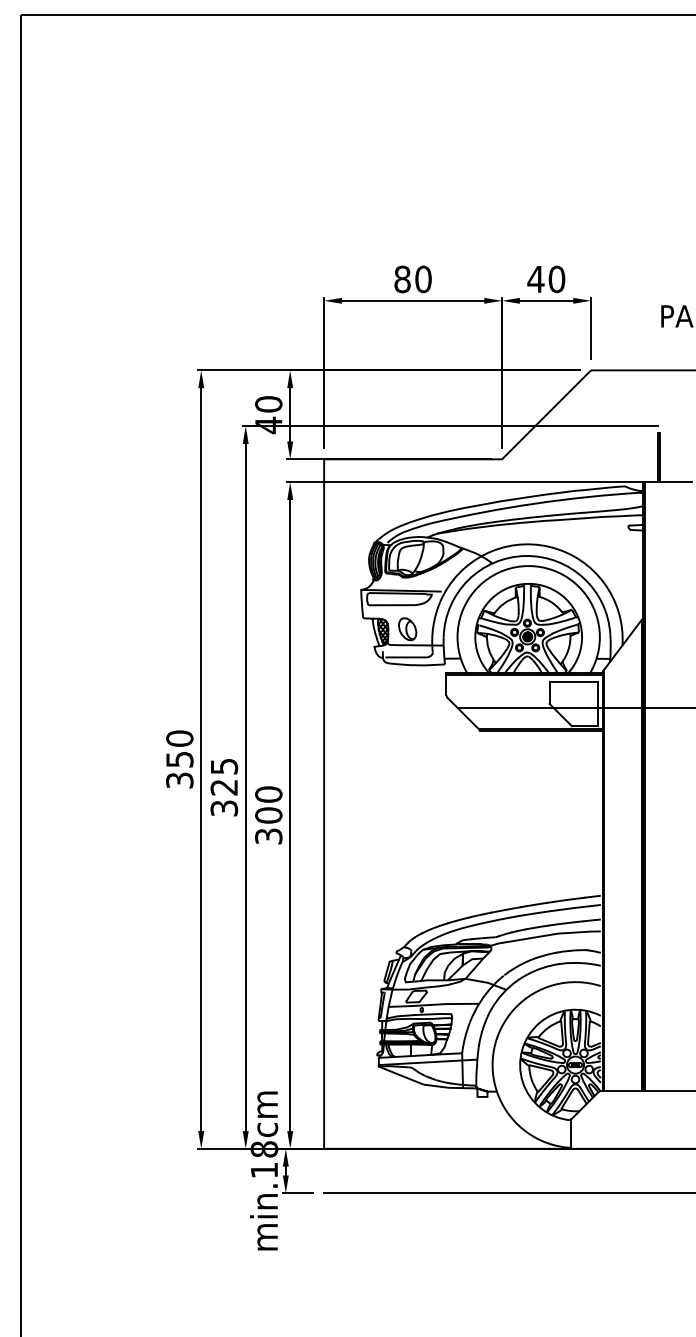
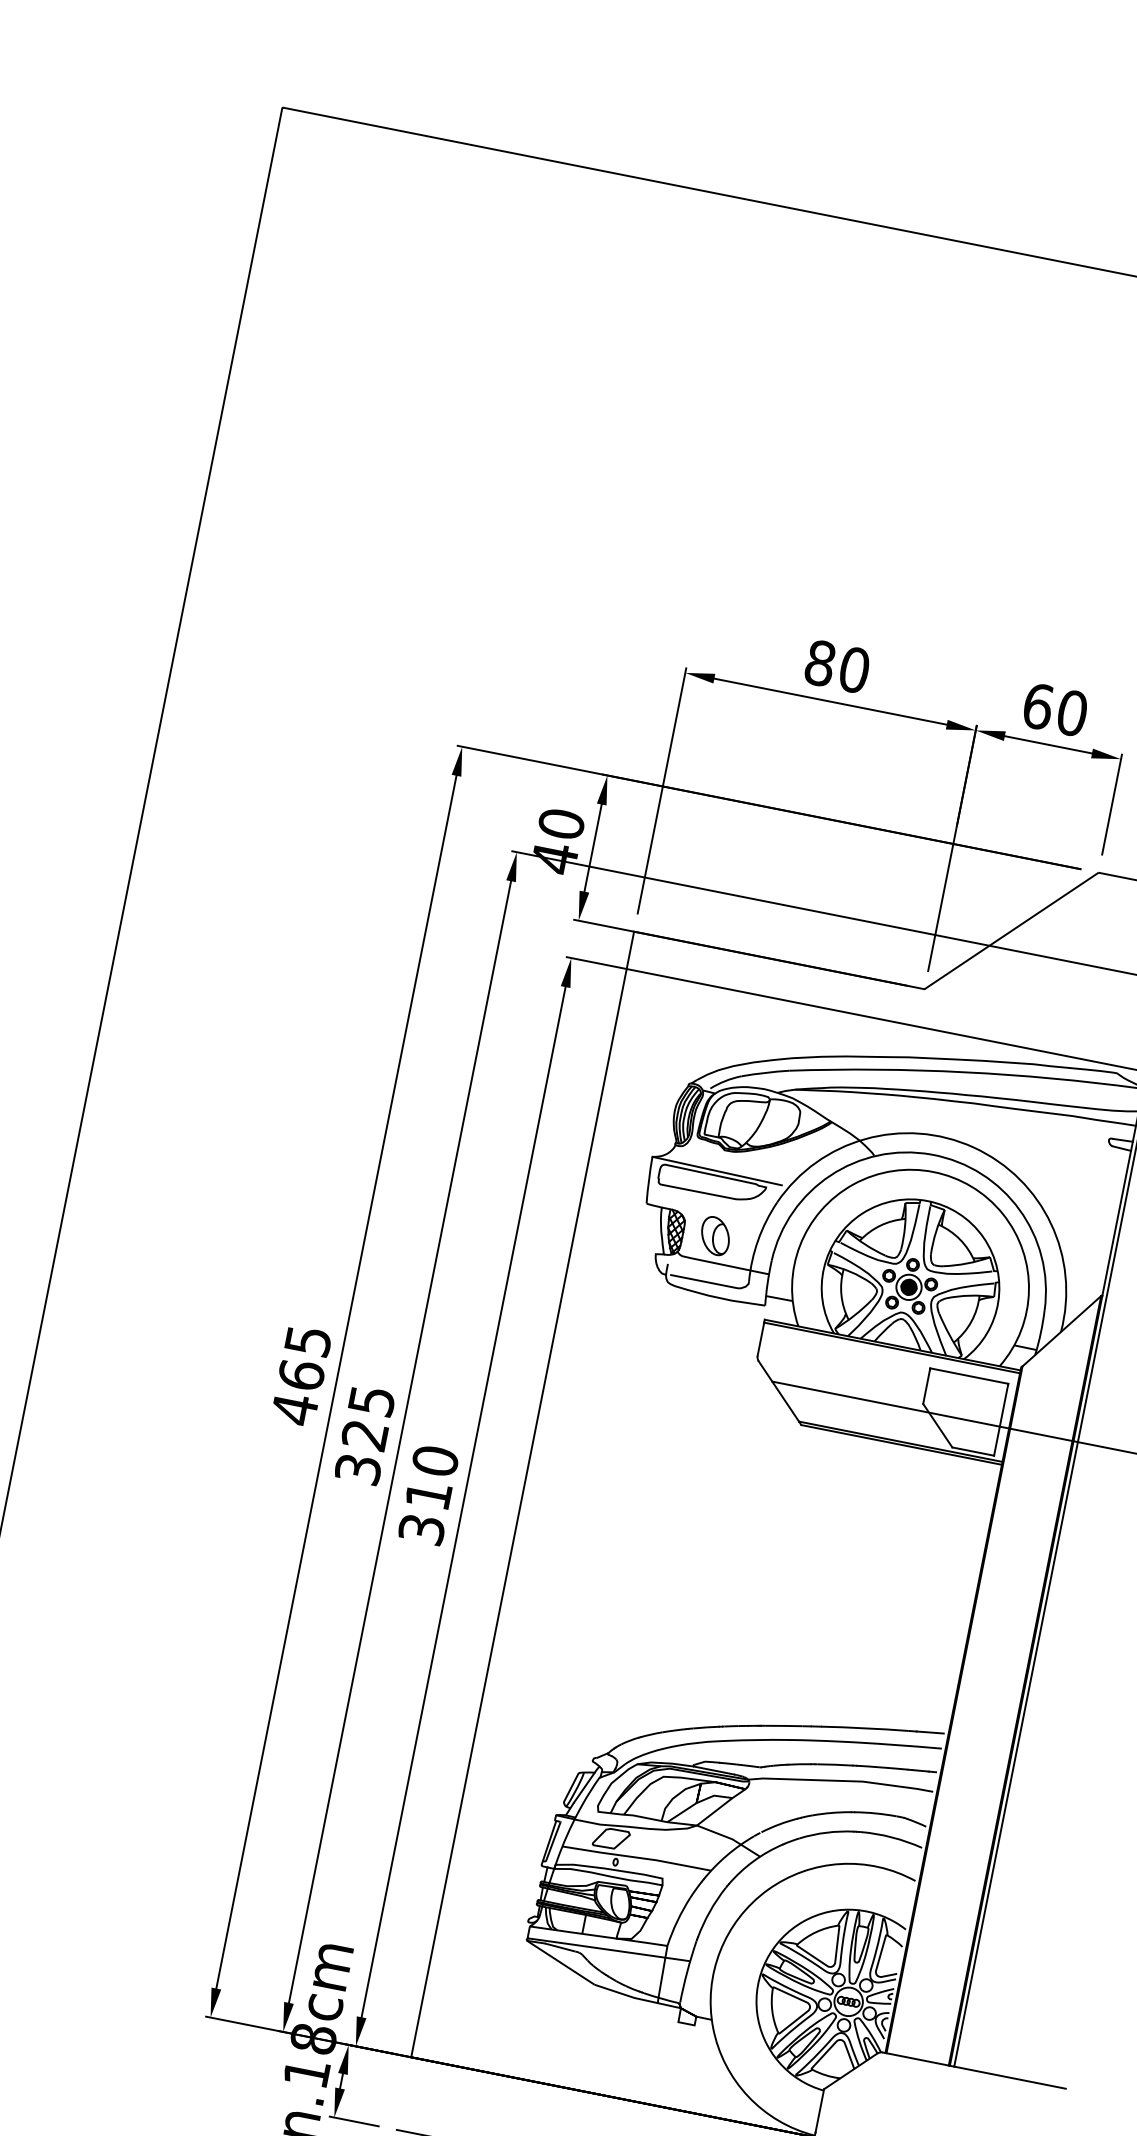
text: (535, 279) -> (1037, 706), 40 -> 60
text: (179, 759) -> (300, 1374), 350 -> 465
text: (268, 815) -> (428, 1495), 300 -> 310

